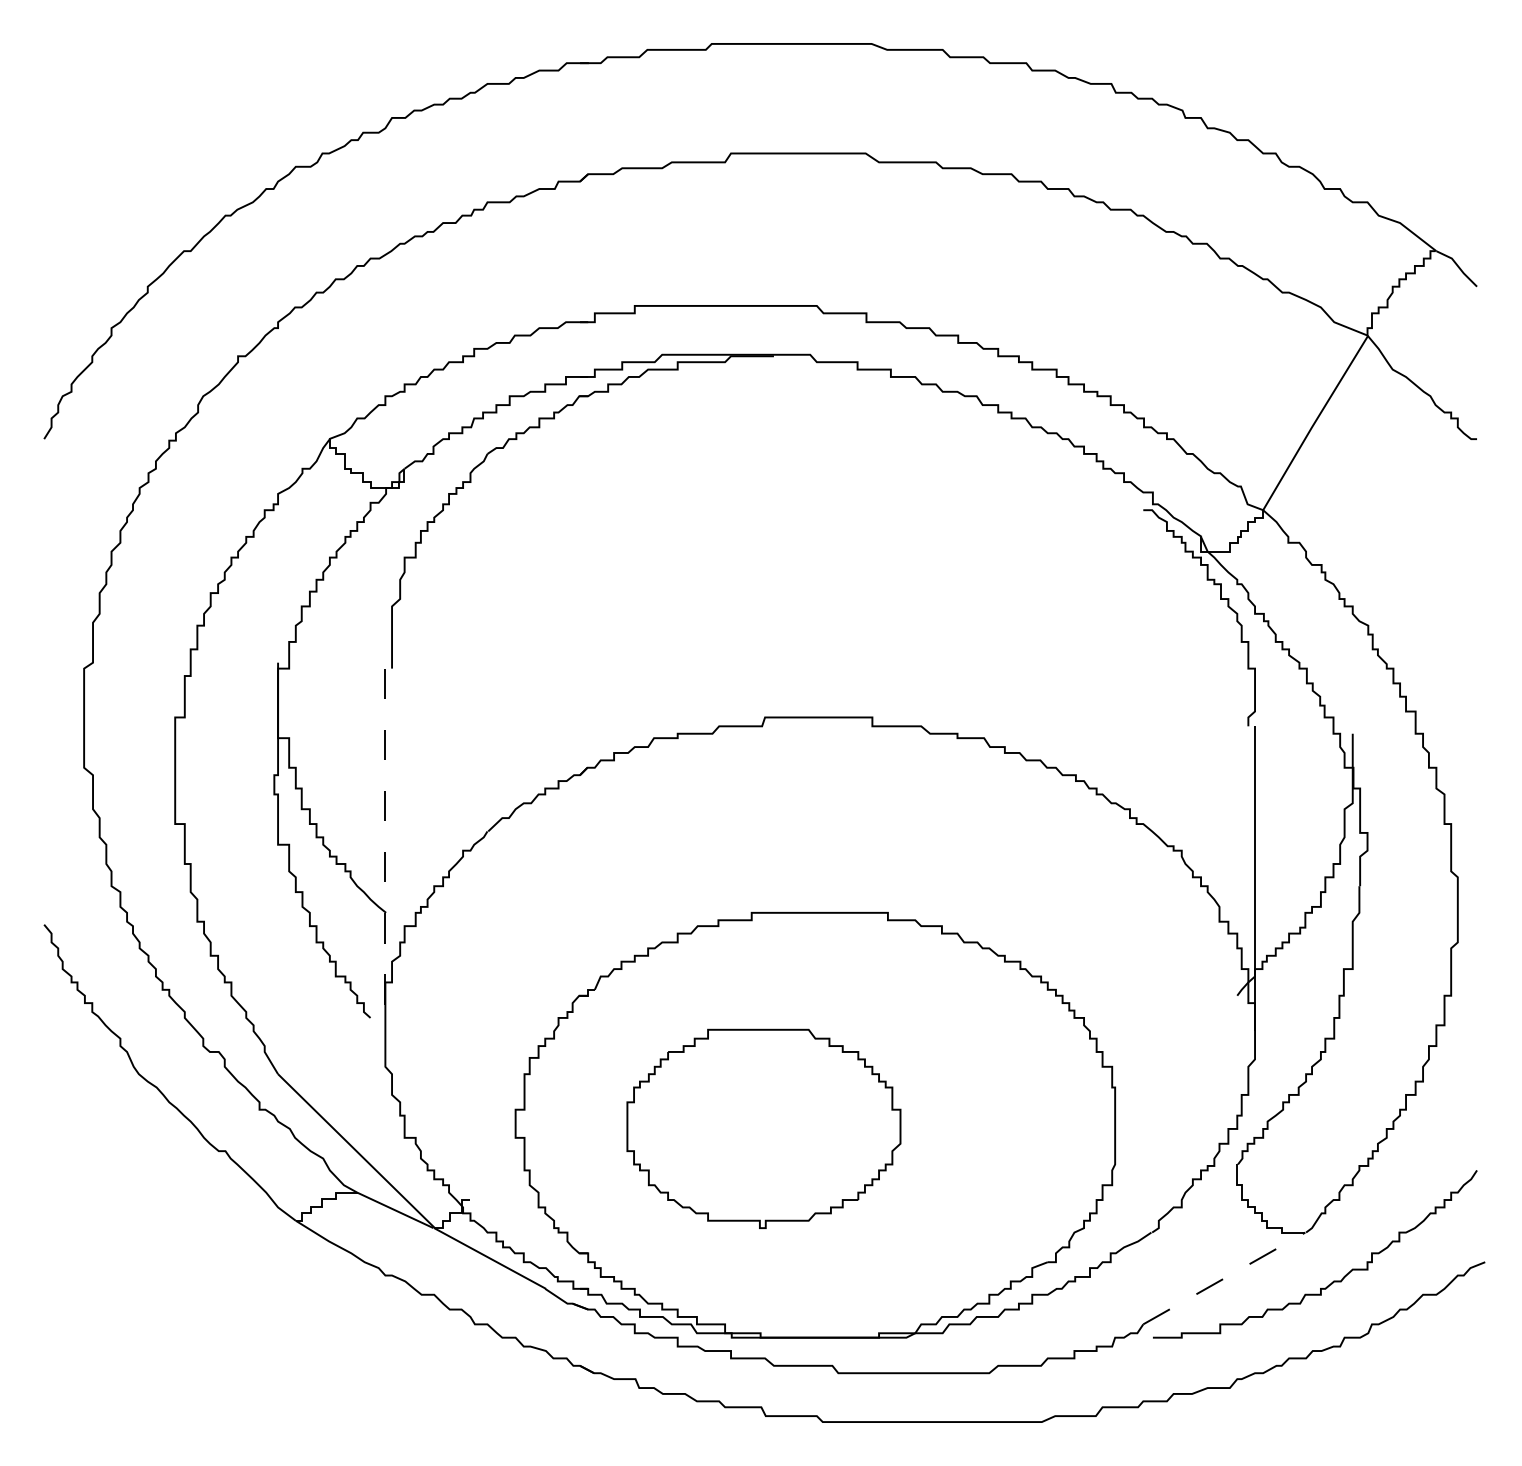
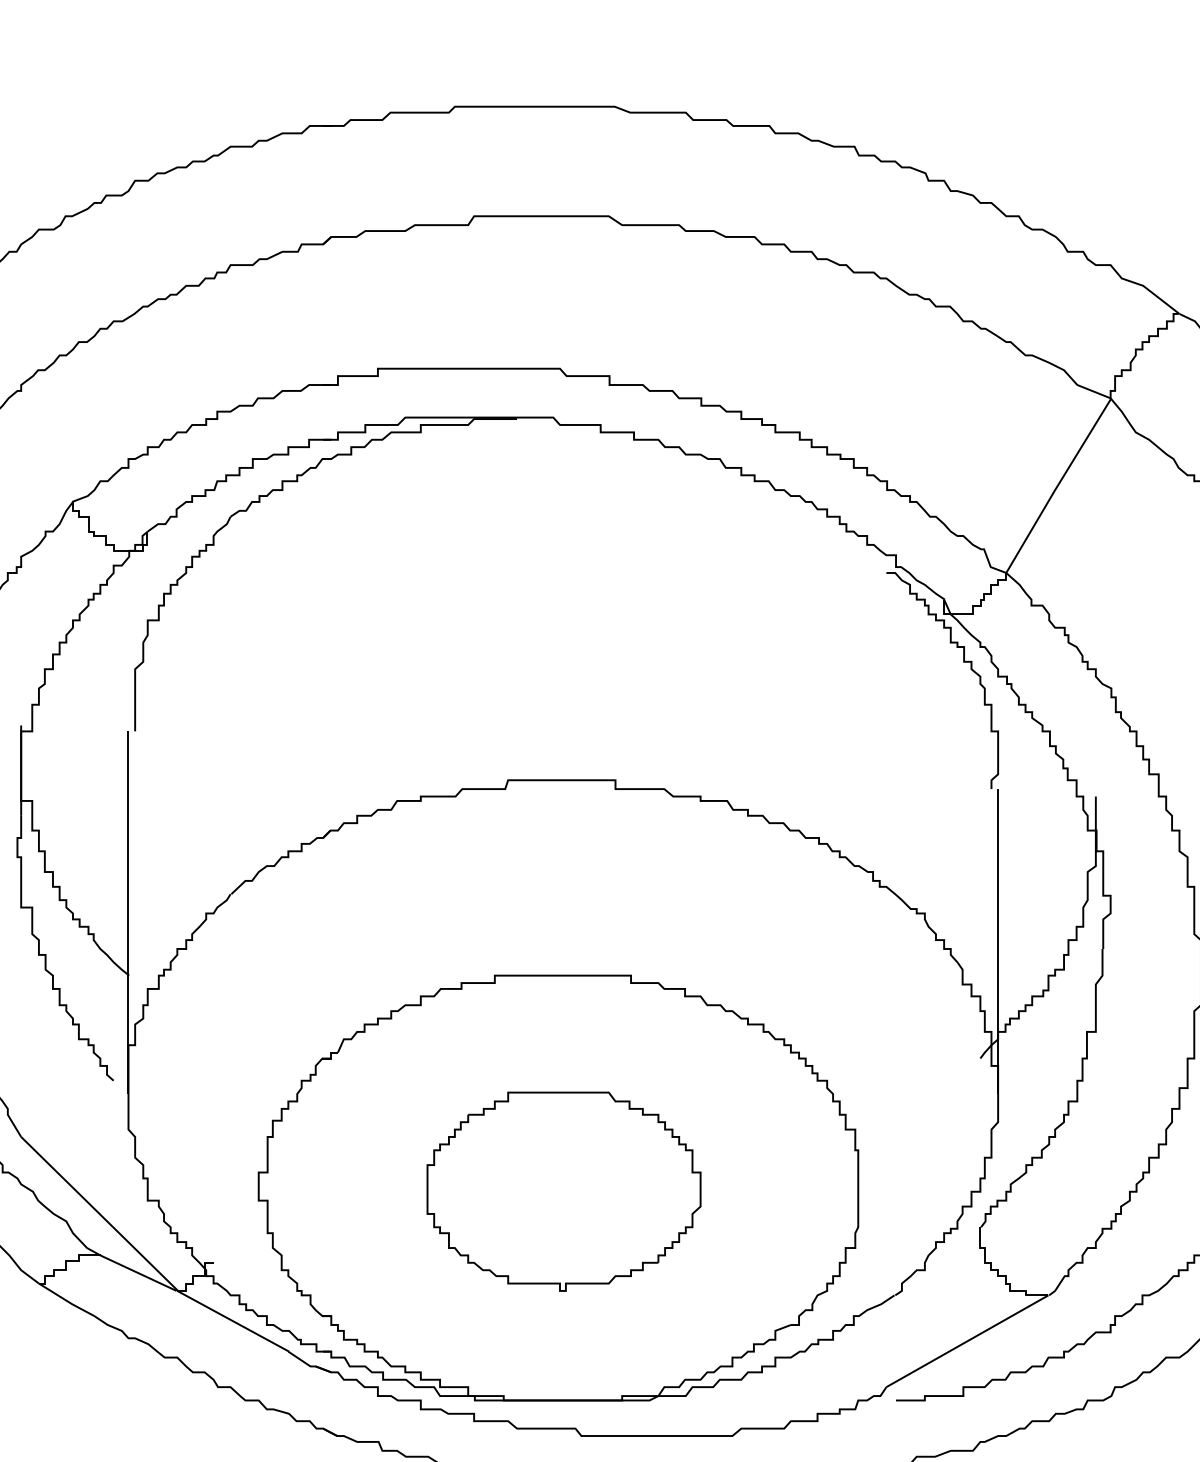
line: (385, 850) -> (128, 913), dashed -> solid
part: (763, 1128) -> (563, 1191), moved
line: (1224, 1278) -> (967, 1341), dashed -> solid

